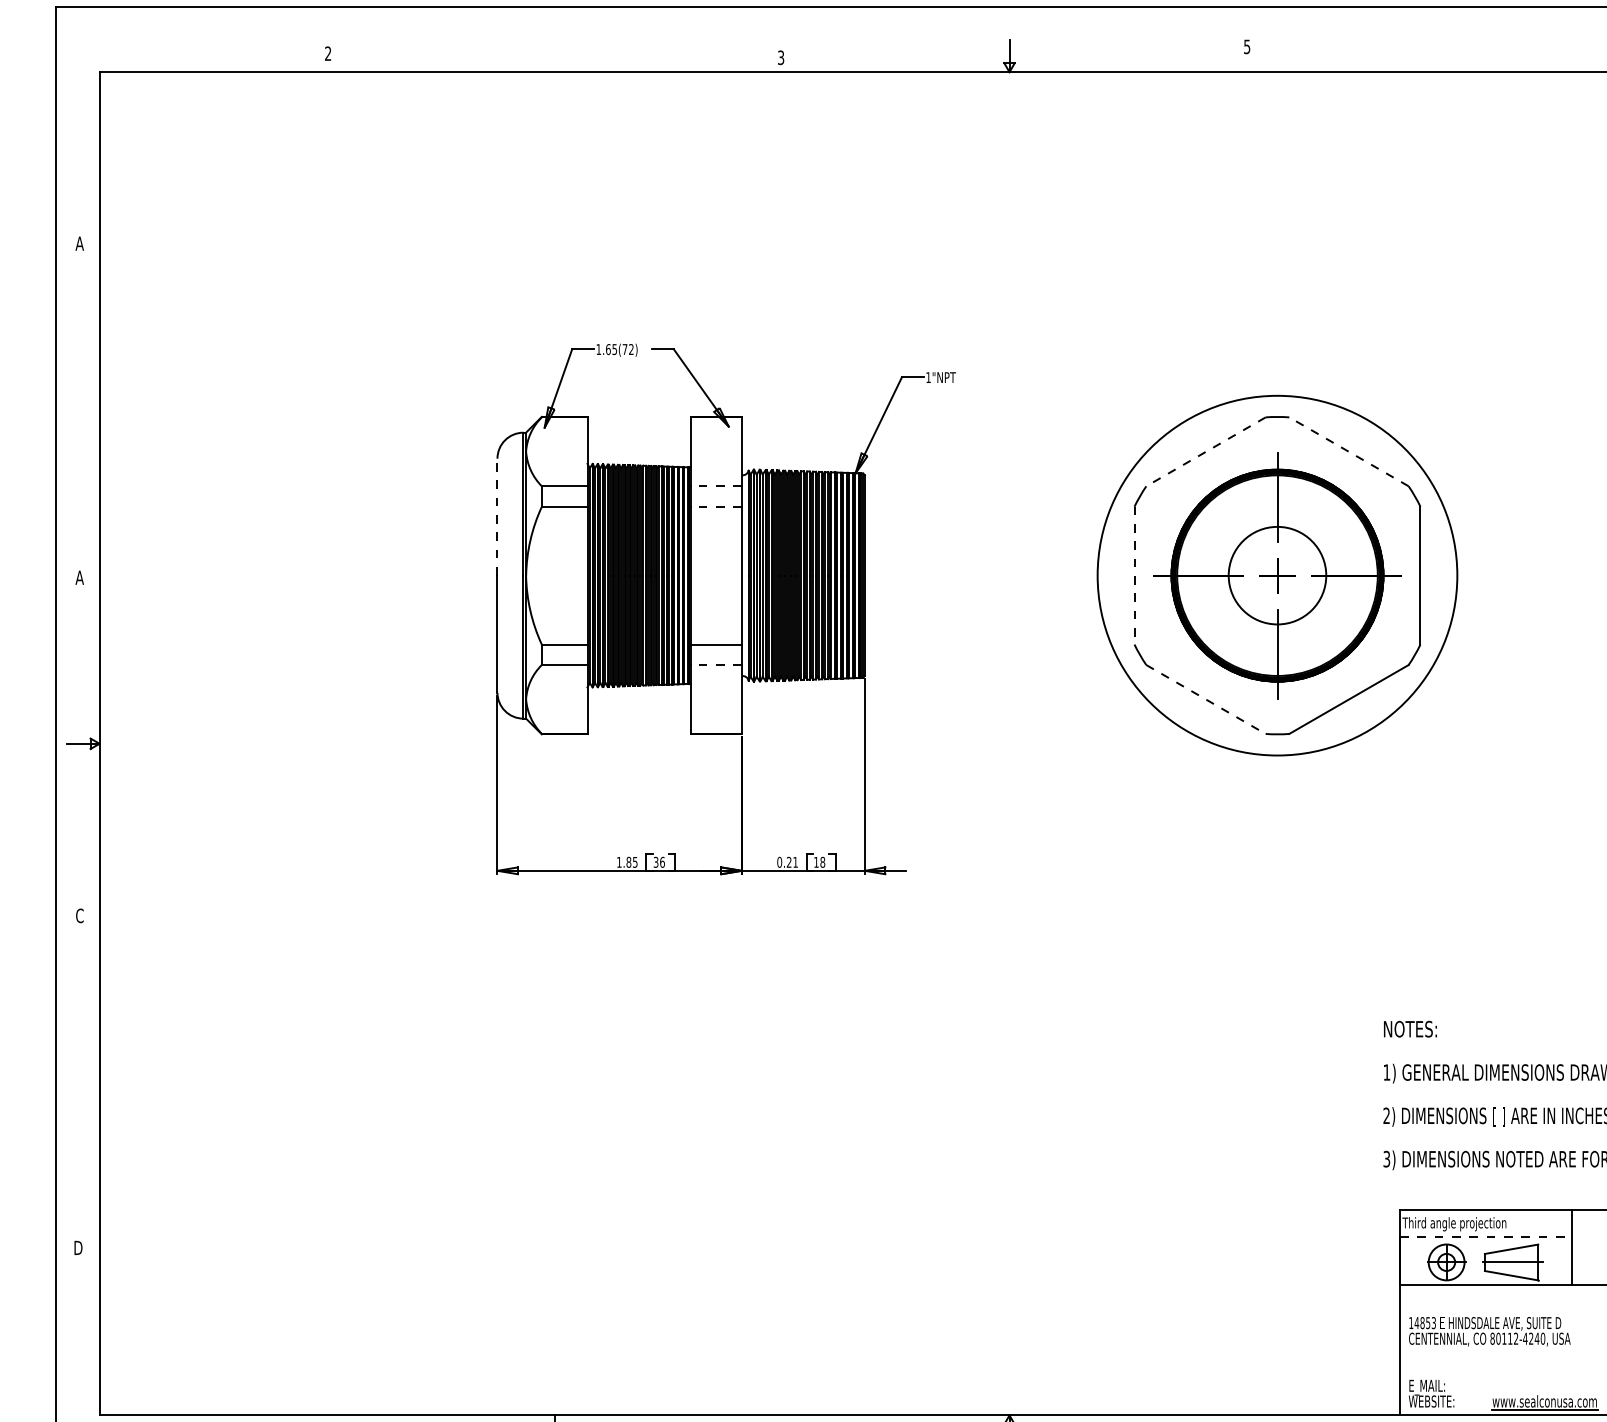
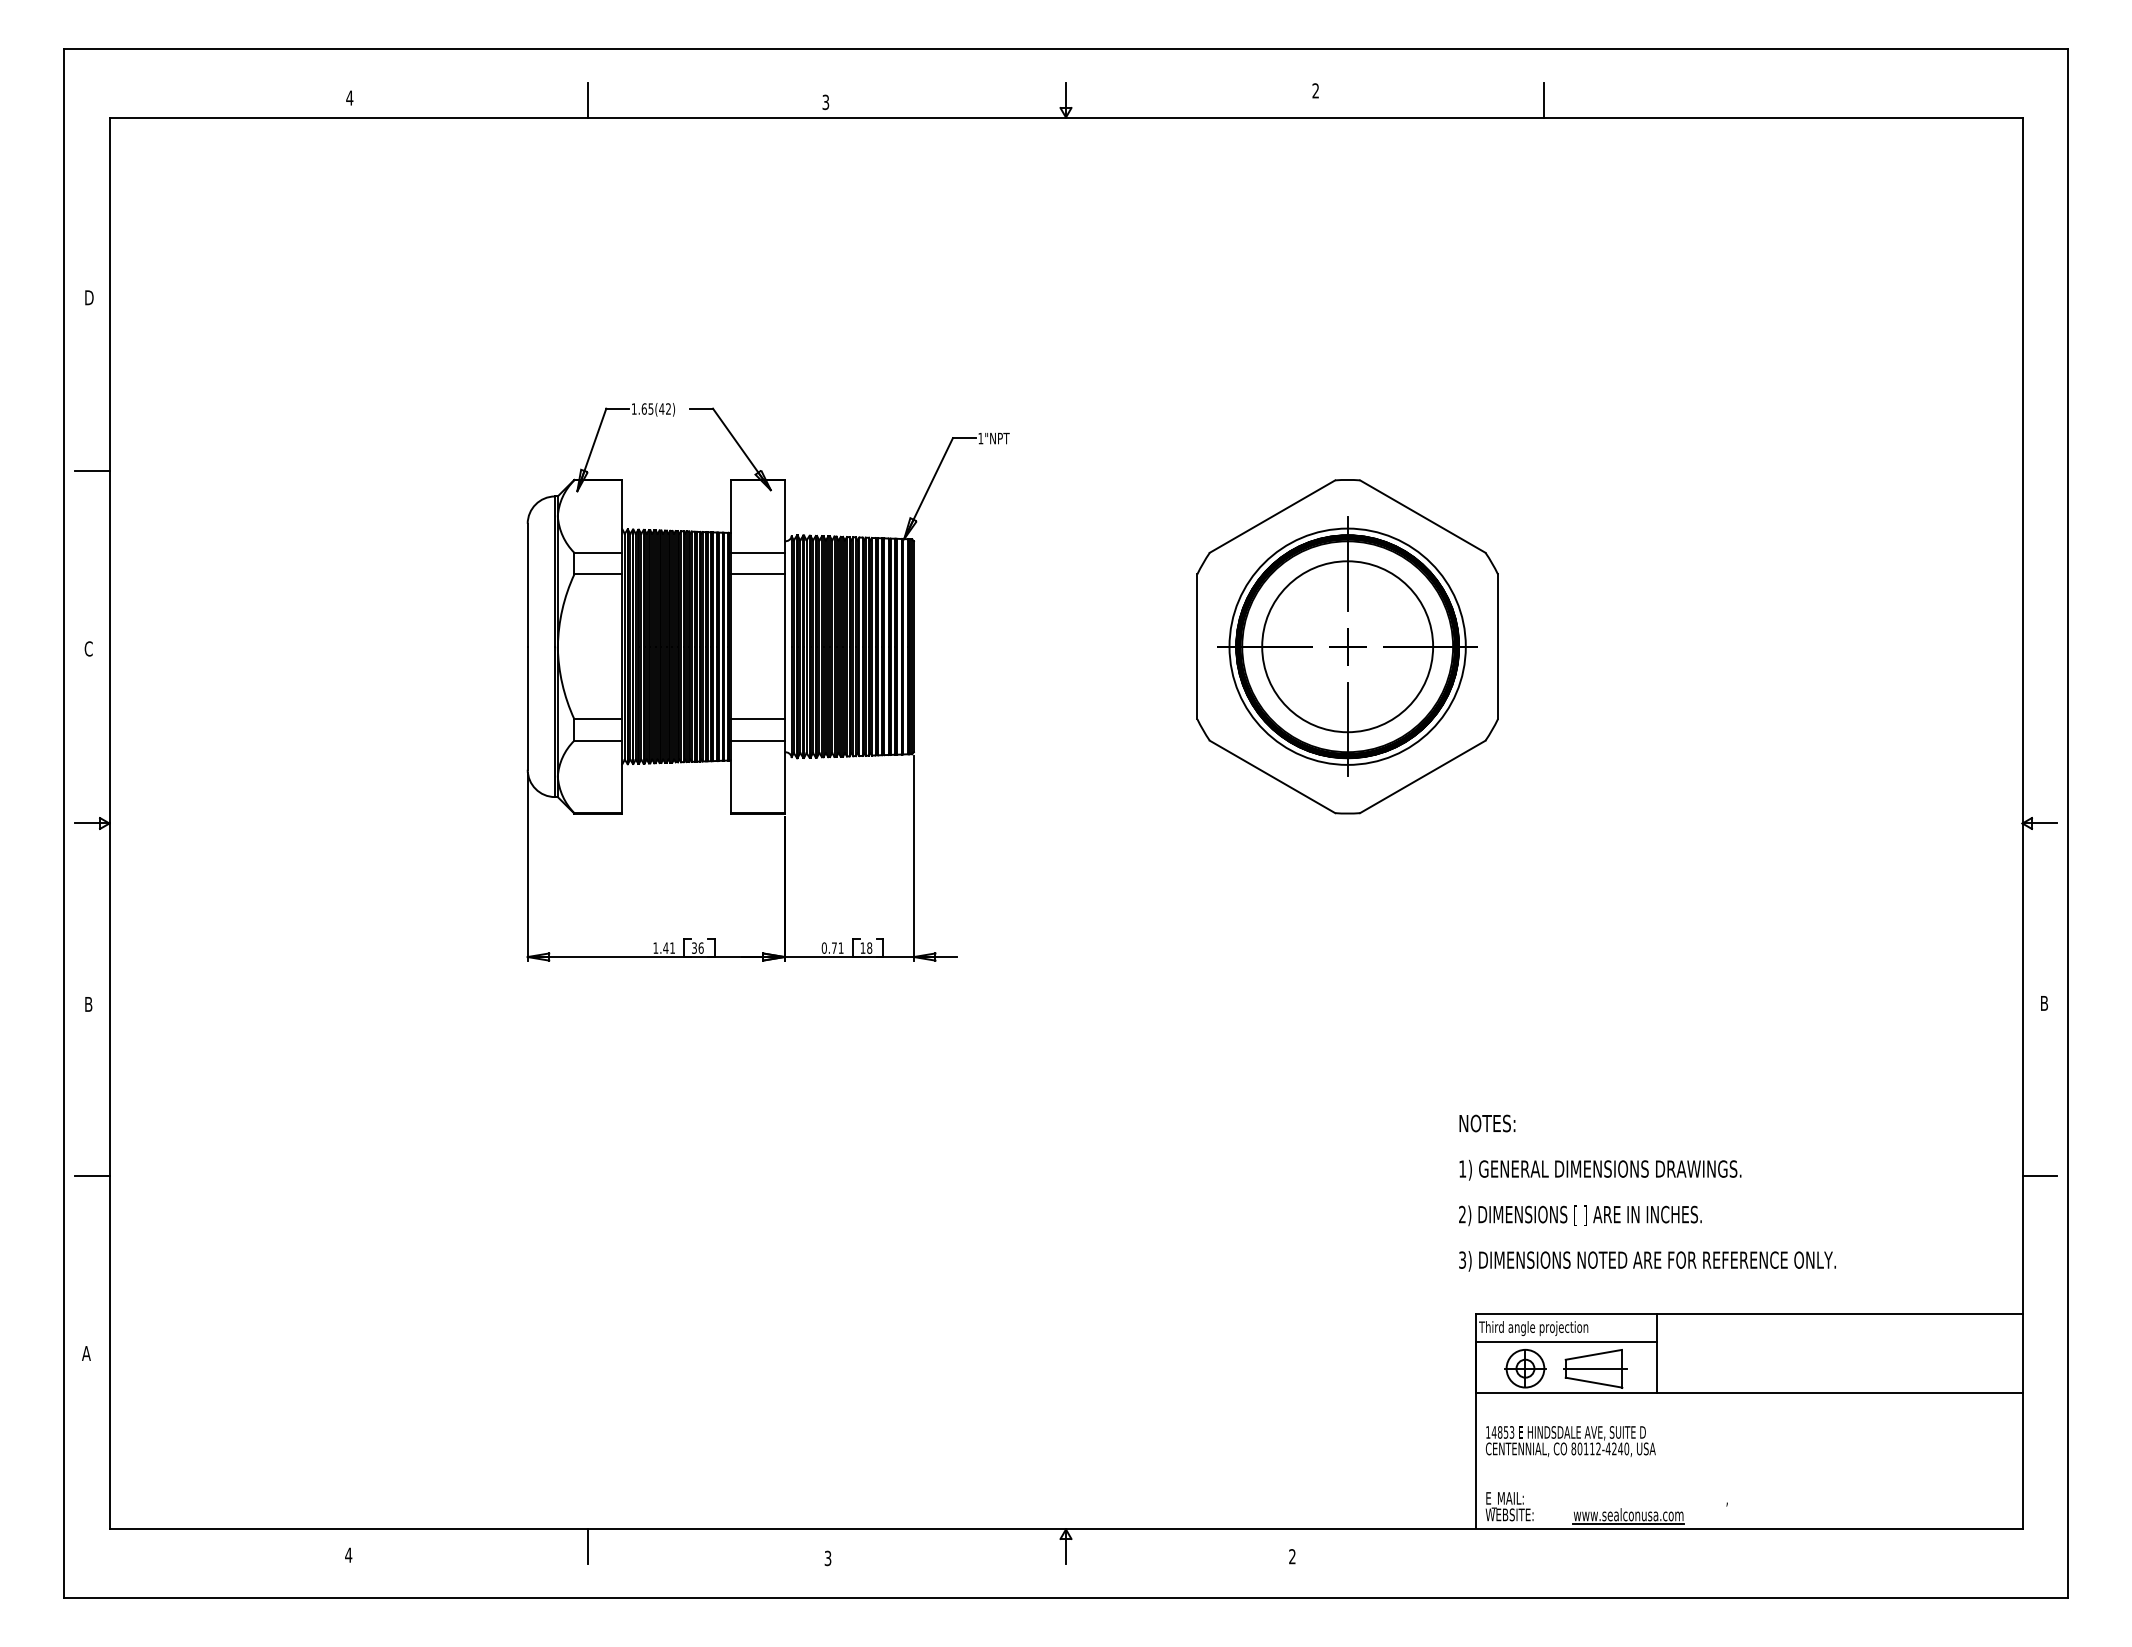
text: (1246, 46) -> (1315, 90), 5 -> 2
text: (327, 53) -> (349, 97), 2 -> 4
line: (554, 56) -> (587, 100), added
line: (1464, 56) -> (1544, 100), added
text: (79, 243) -> (88, 297), A -> D
text: (624, 349) -> (661, 408), 1.65(72) -> 1.65(42)
line: (83, 407) -> (92, 470), added
line: (1205, 451) -> (1272, 516), dashed -> solid
line: (1348, 451) -> (1422, 516), dashed -> solid
line: (716, 485) -> (757, 552), dashed -> solid
line: (716, 506) -> (757, 574), dashed -> solid
line: (497, 516) -> (527, 584), dashed -> solid
circle: (1277, 575) -> (1347, 646), size x0.62
circle: (1277, 575) -> (1347, 646), size x1.67
line: (1134, 576) -> (1197, 647), dashed -> solid
text: (79, 577) -> (88, 648), A -> C
line: (716, 664) -> (757, 740), dashed -> solid
line: (1205, 700) -> (1272, 777), dashed -> solid
text: (631, 861) -> (668, 947), 1.85 -> 1.41
text: (788, 861) -> (833, 947), 0.21 -> 0.71
text: (79, 915) -> (88, 1004), C -> B
line: (83, 1079) -> (92, 1176), added
line: (1486, 1237) -> (1567, 1342), dashed -> solid
text: (77, 1247) -> (86, 1353), D -> A

